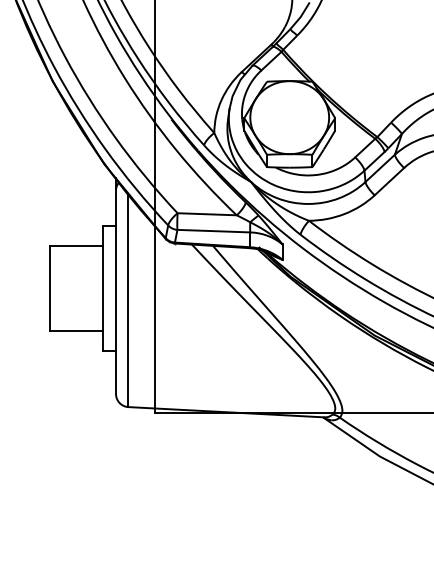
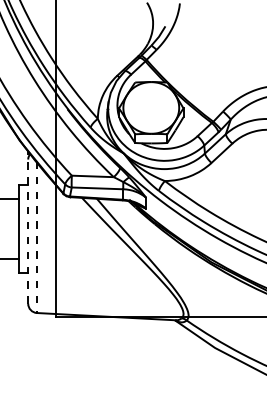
line: (116, 286) -> (28, 227), solid -> dashed
line: (128, 300) -> (37, 237), solid -> dashed

